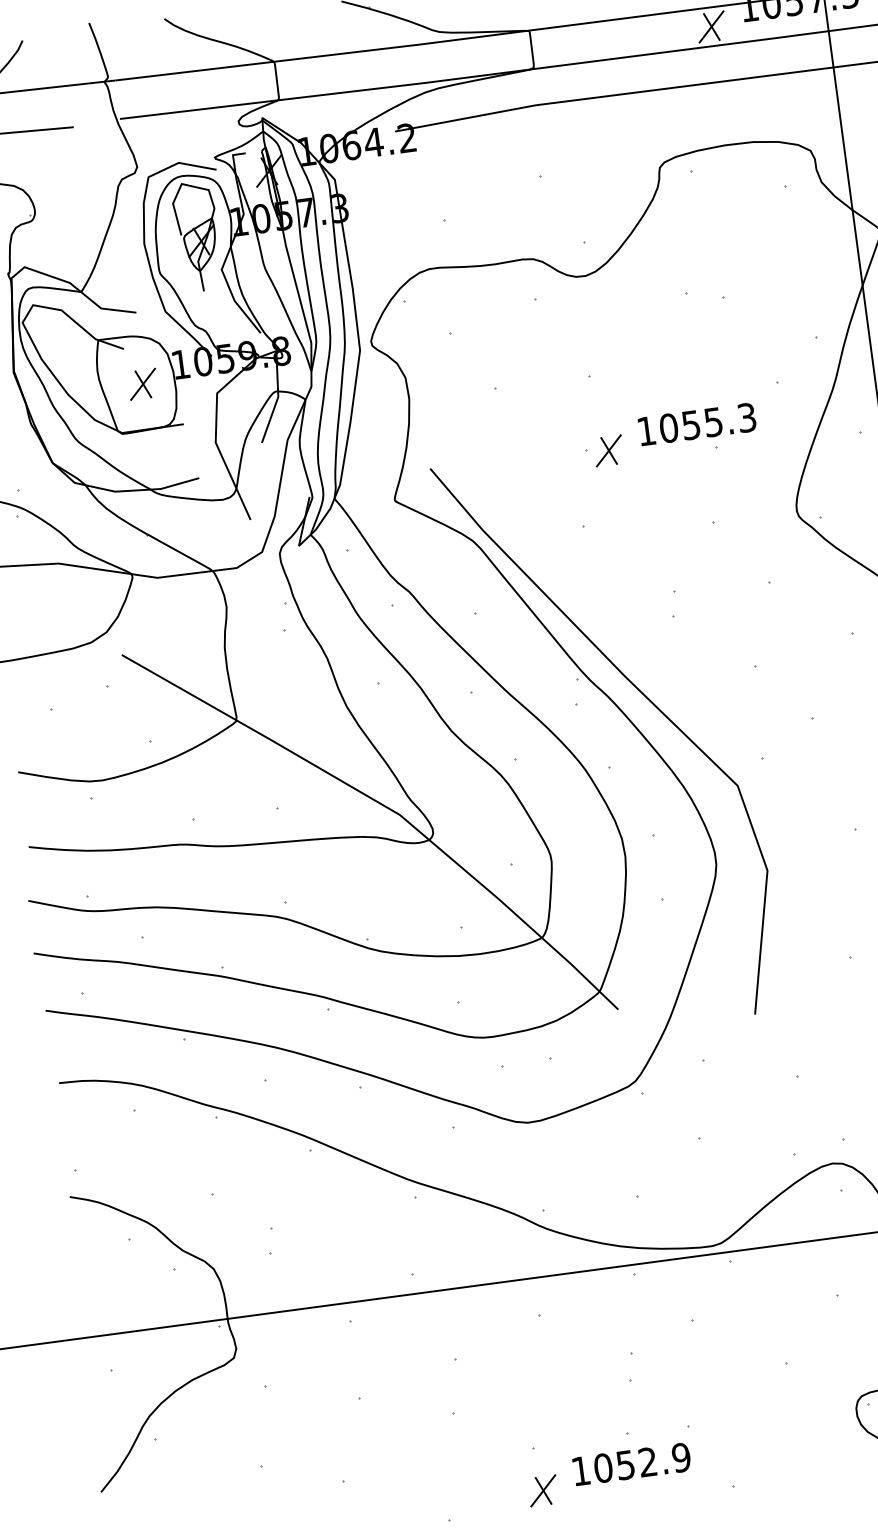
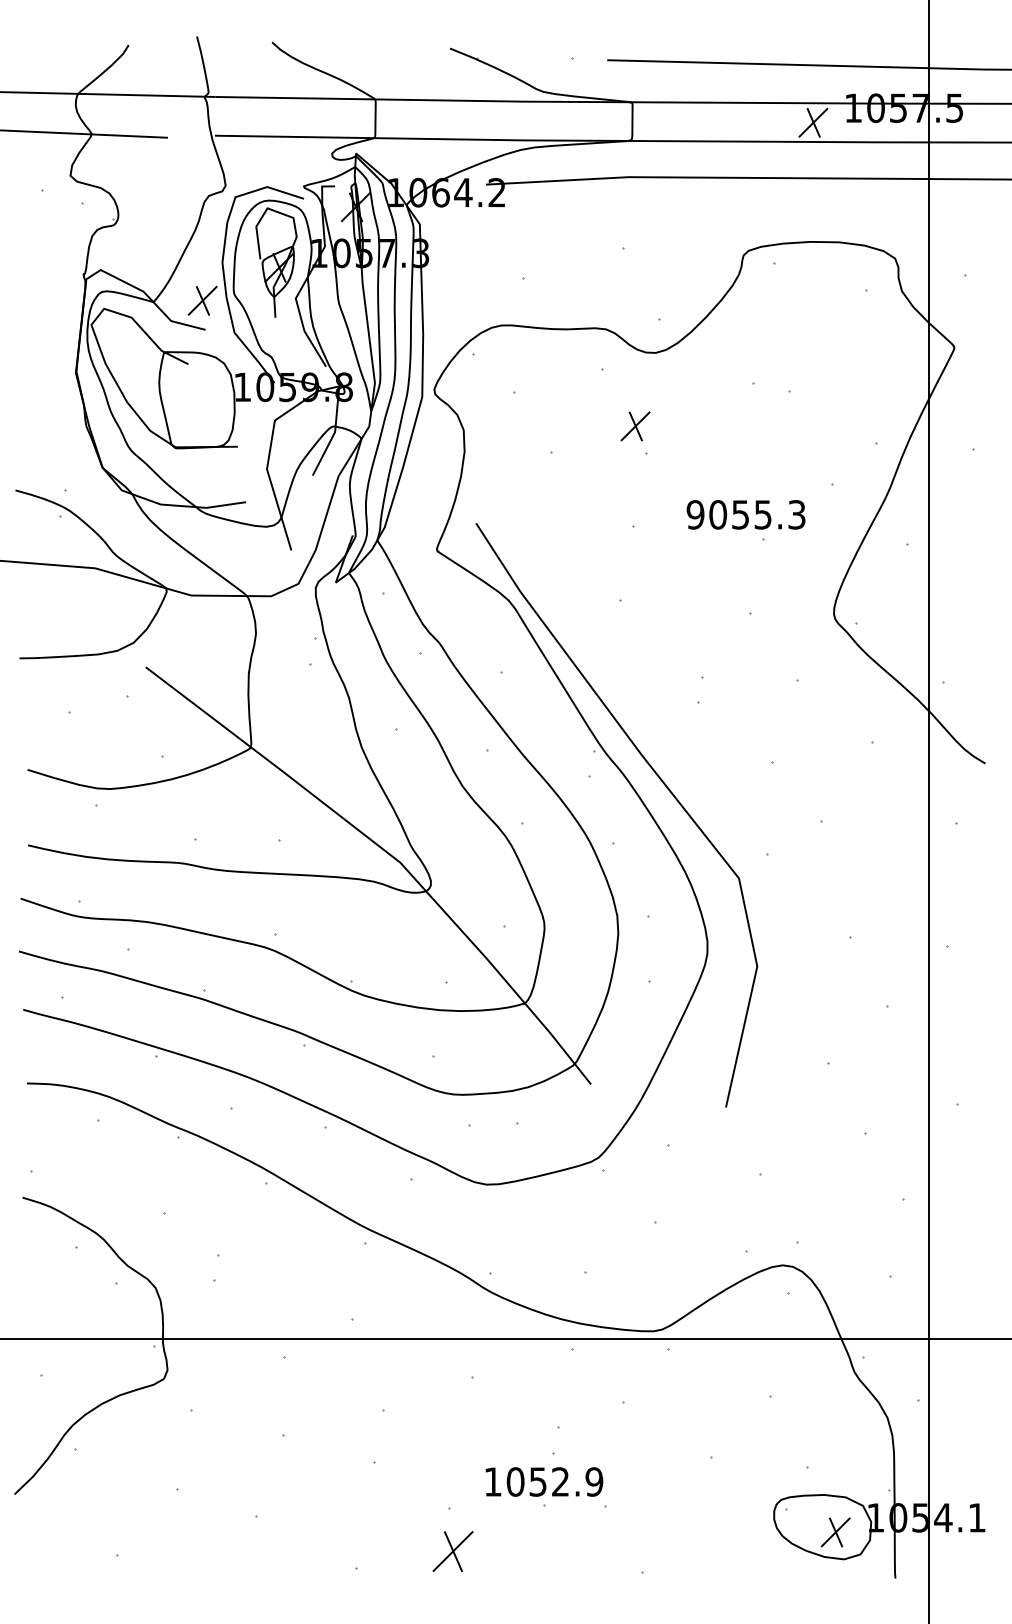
part: (142, 384) -> (202, 300), moved
text: (646, 430) -> (695, 514), 1055.3 -> 9055.3
part: (608, 451) -> (635, 426), moved
text: (631, 1463) -> (544, 1481), moved
part: (542, 1490) -> (452, 1551), size x1.4

